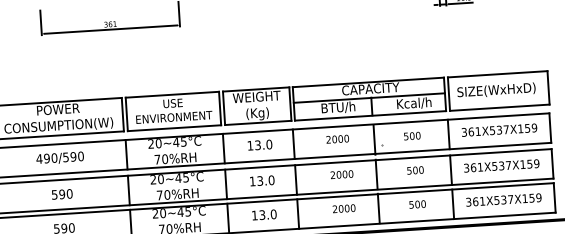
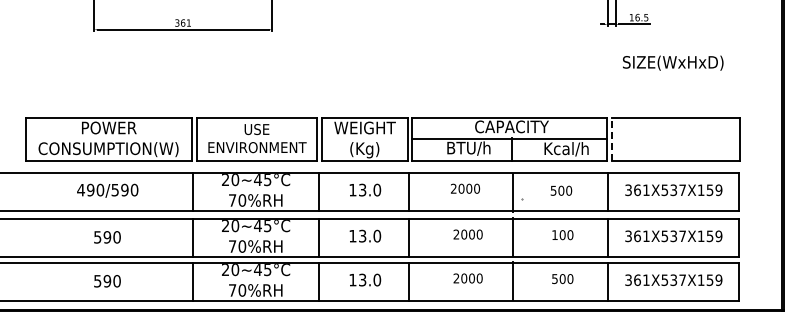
text: (496, 90) -> (673, 62), moved
line: (448, 93) -> (611, 139), solid -> dashed
text: (409, 171) -> (554, 235), 500 -> 100

